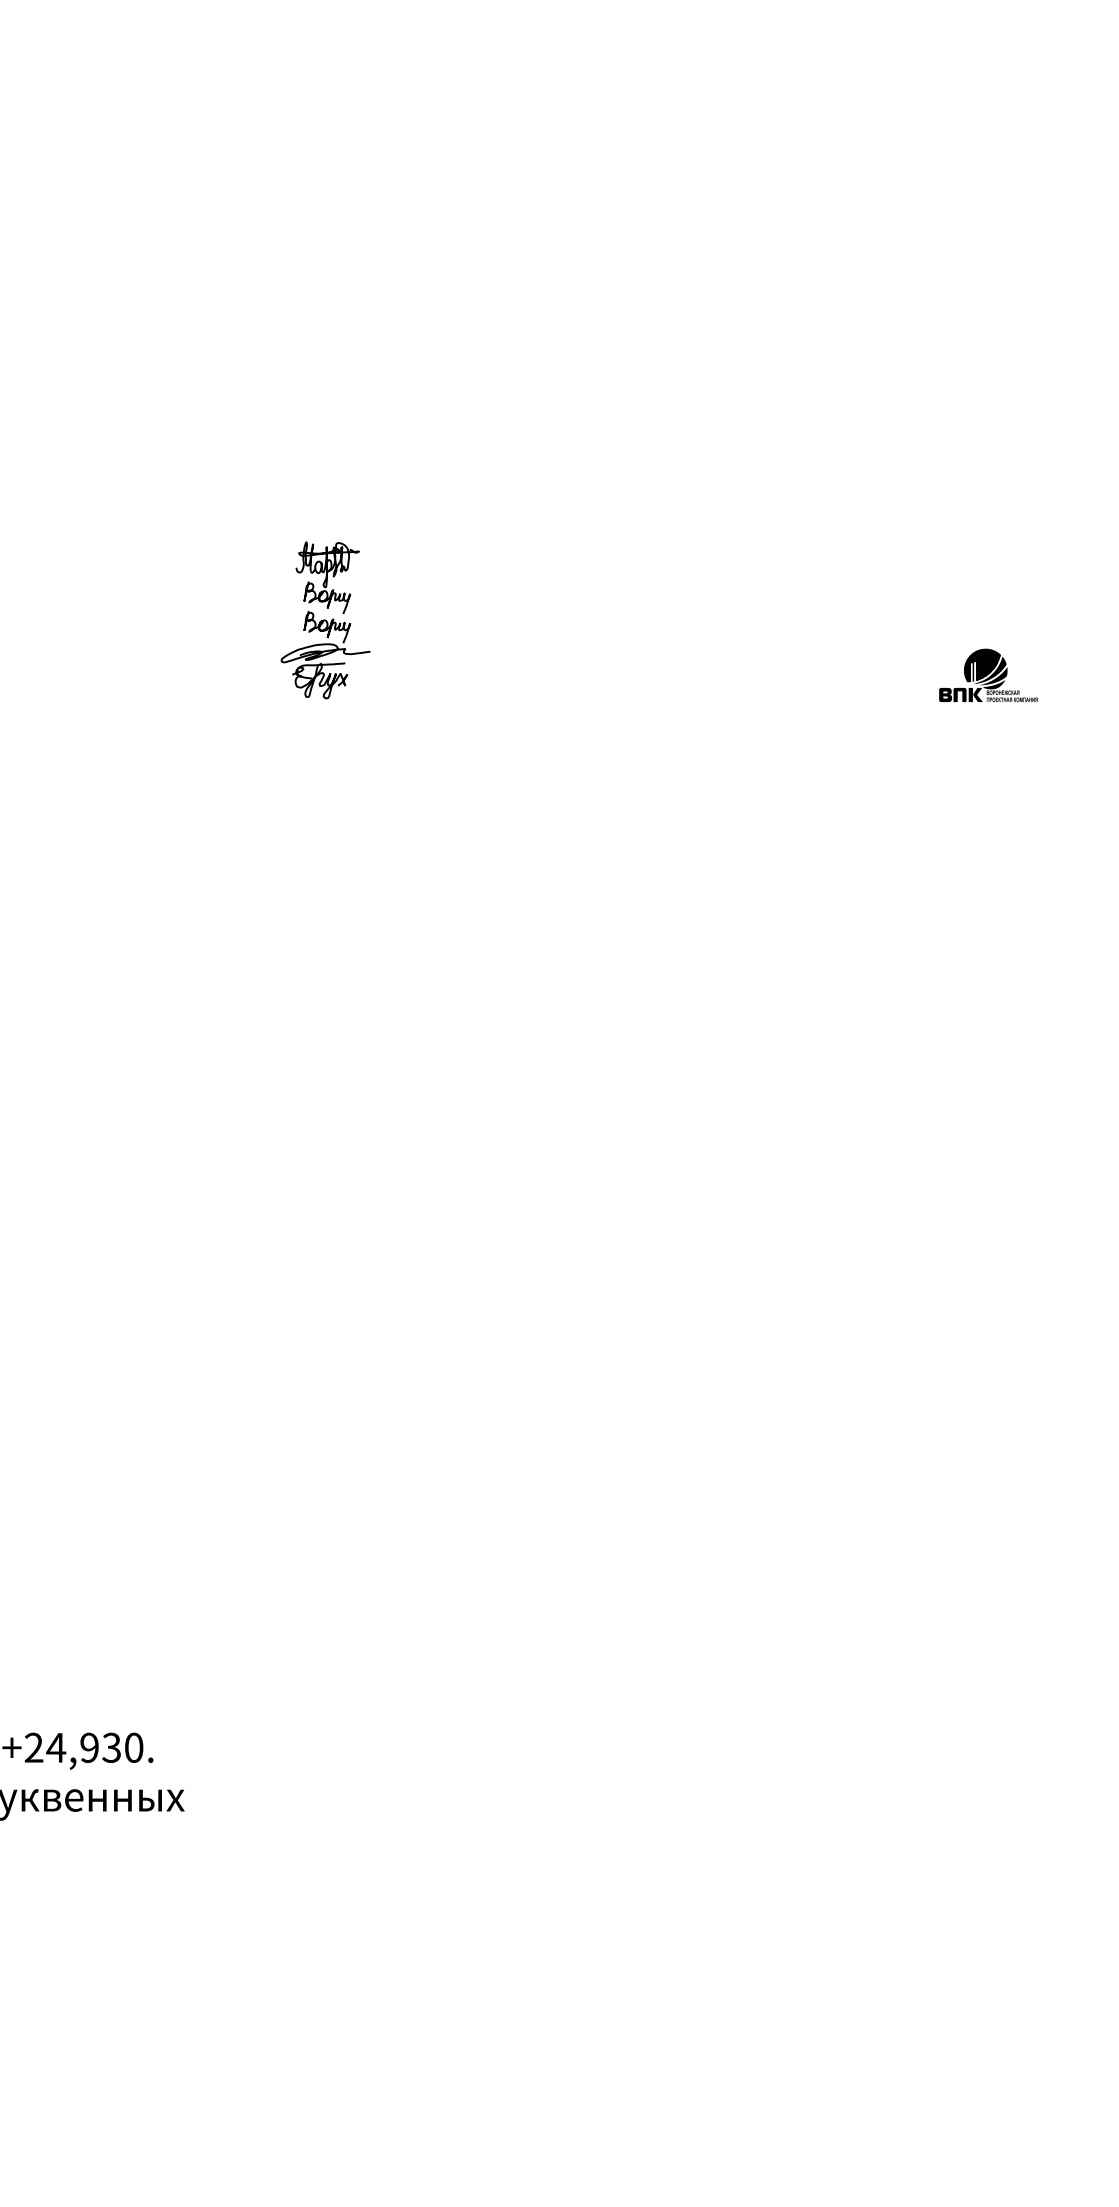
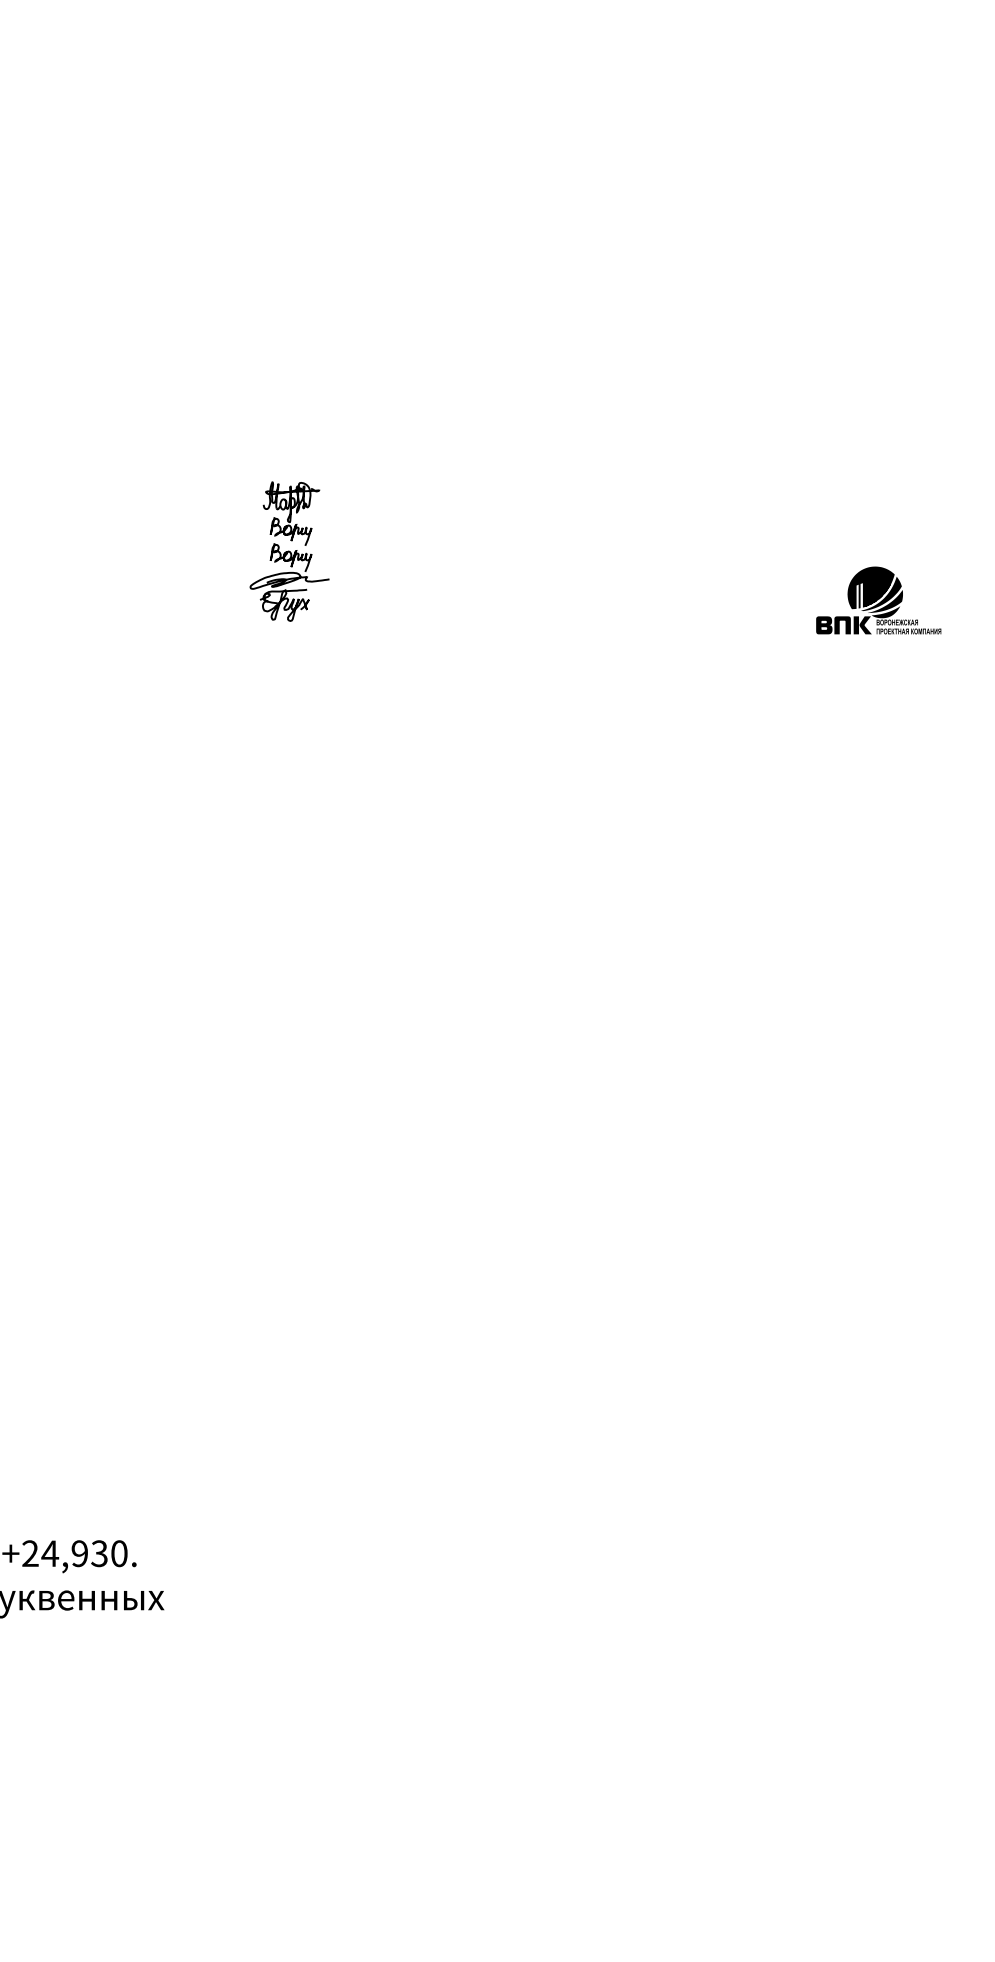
part: (988, 675) -> (878, 600), size x1.43

